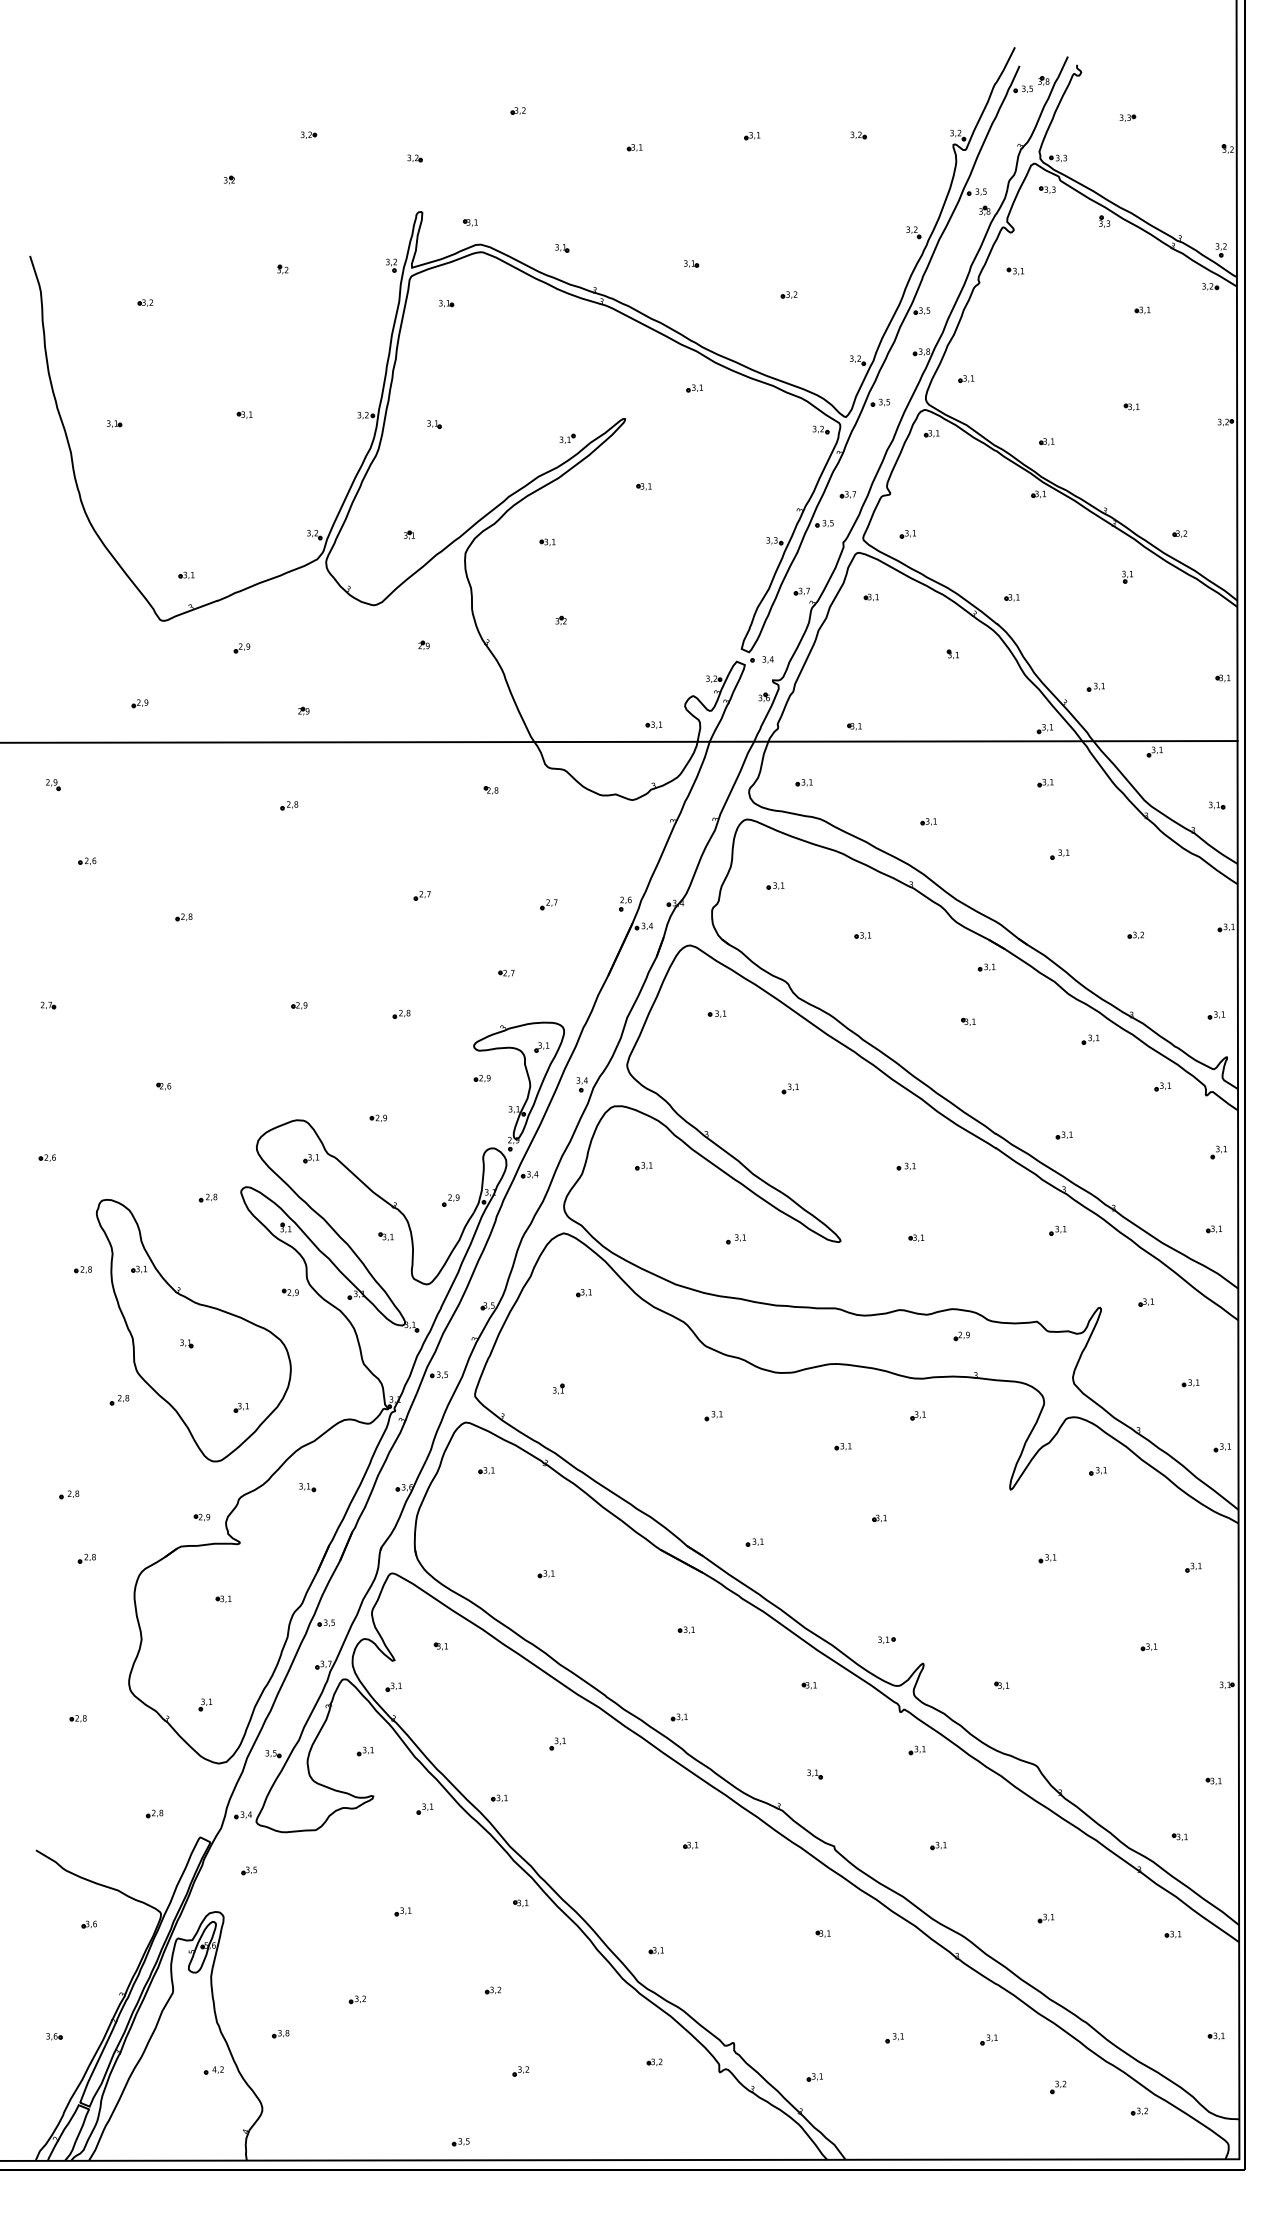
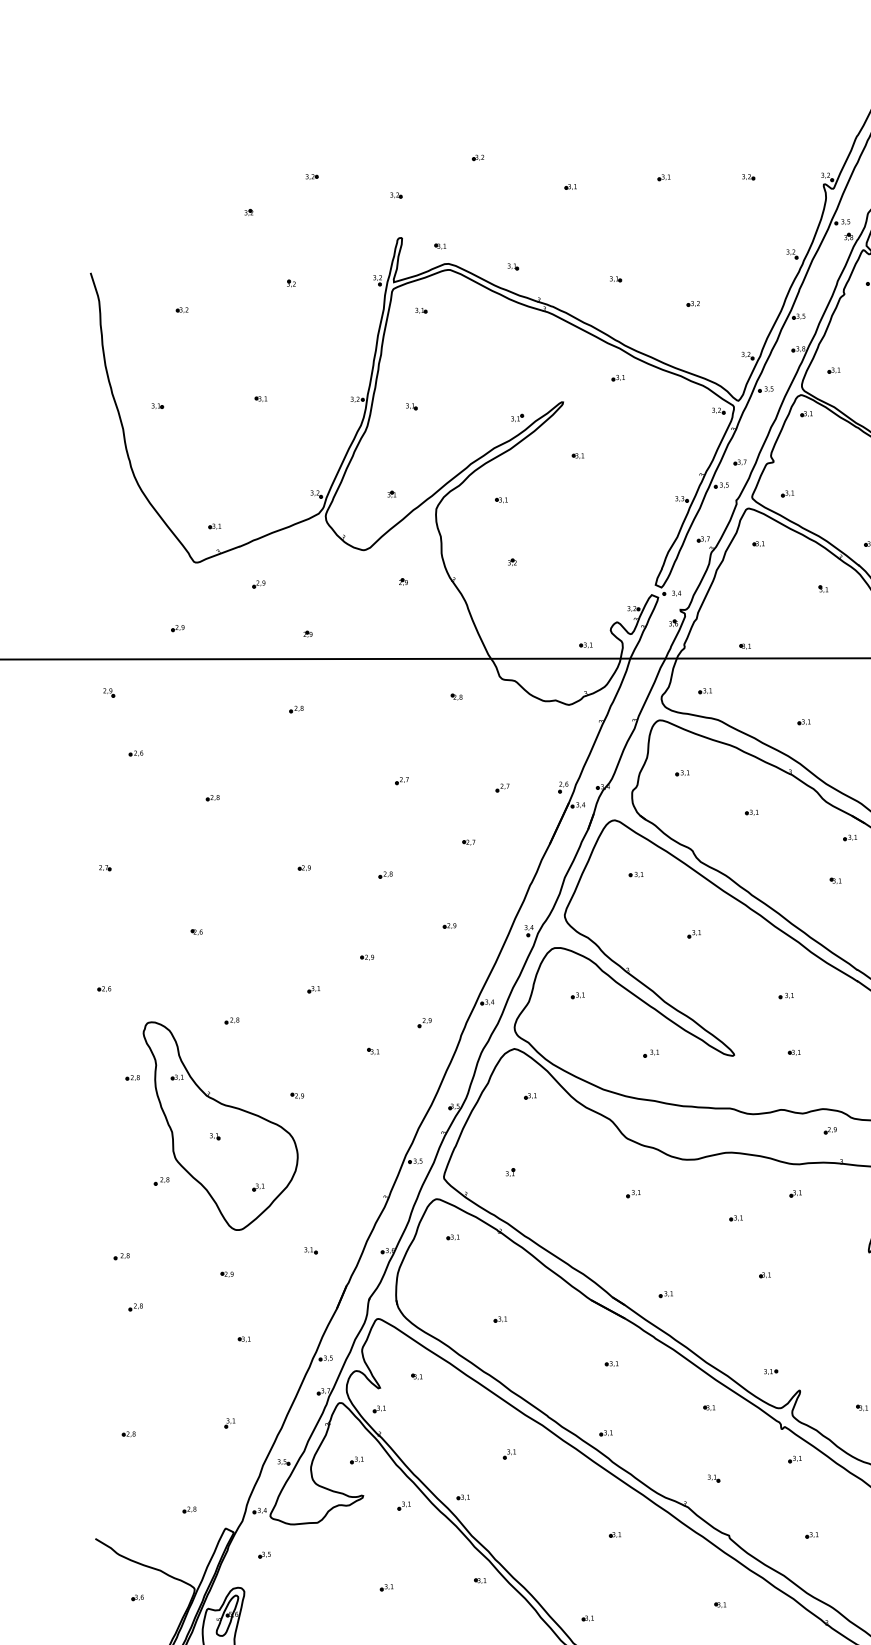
part: (346, 1418) -> (341, 1195), removed

